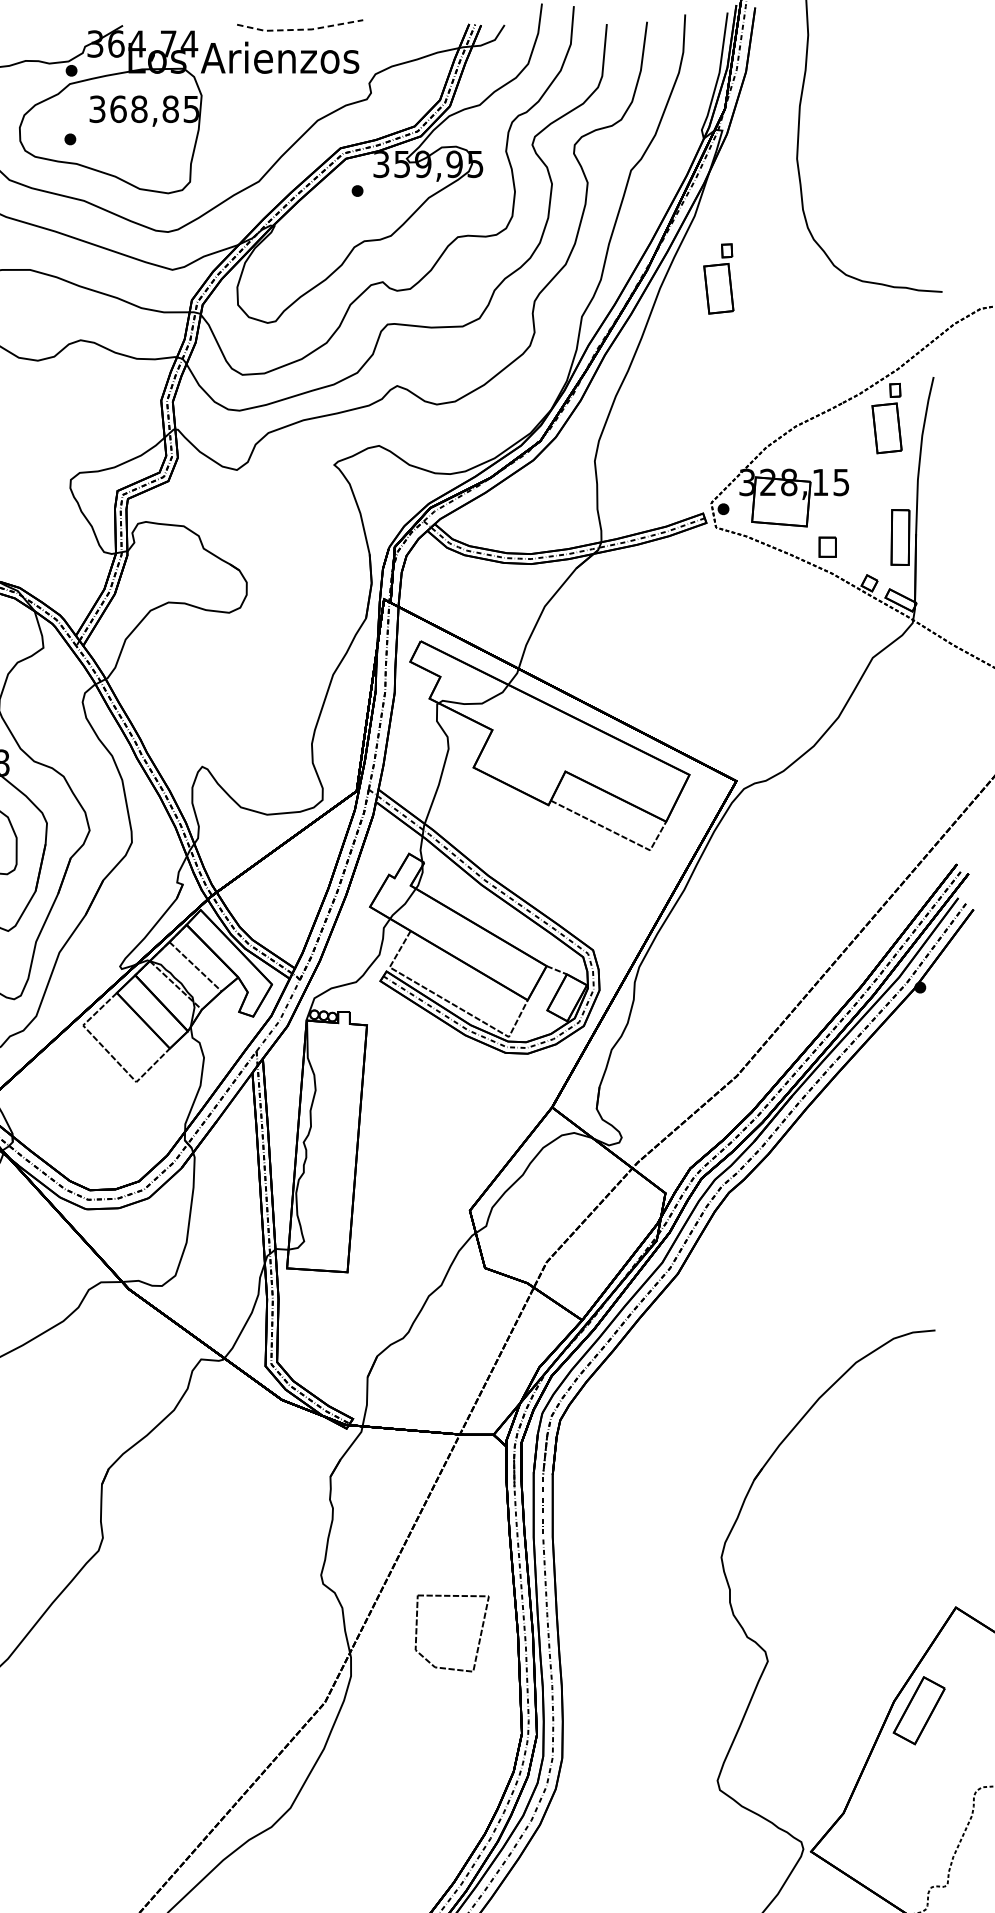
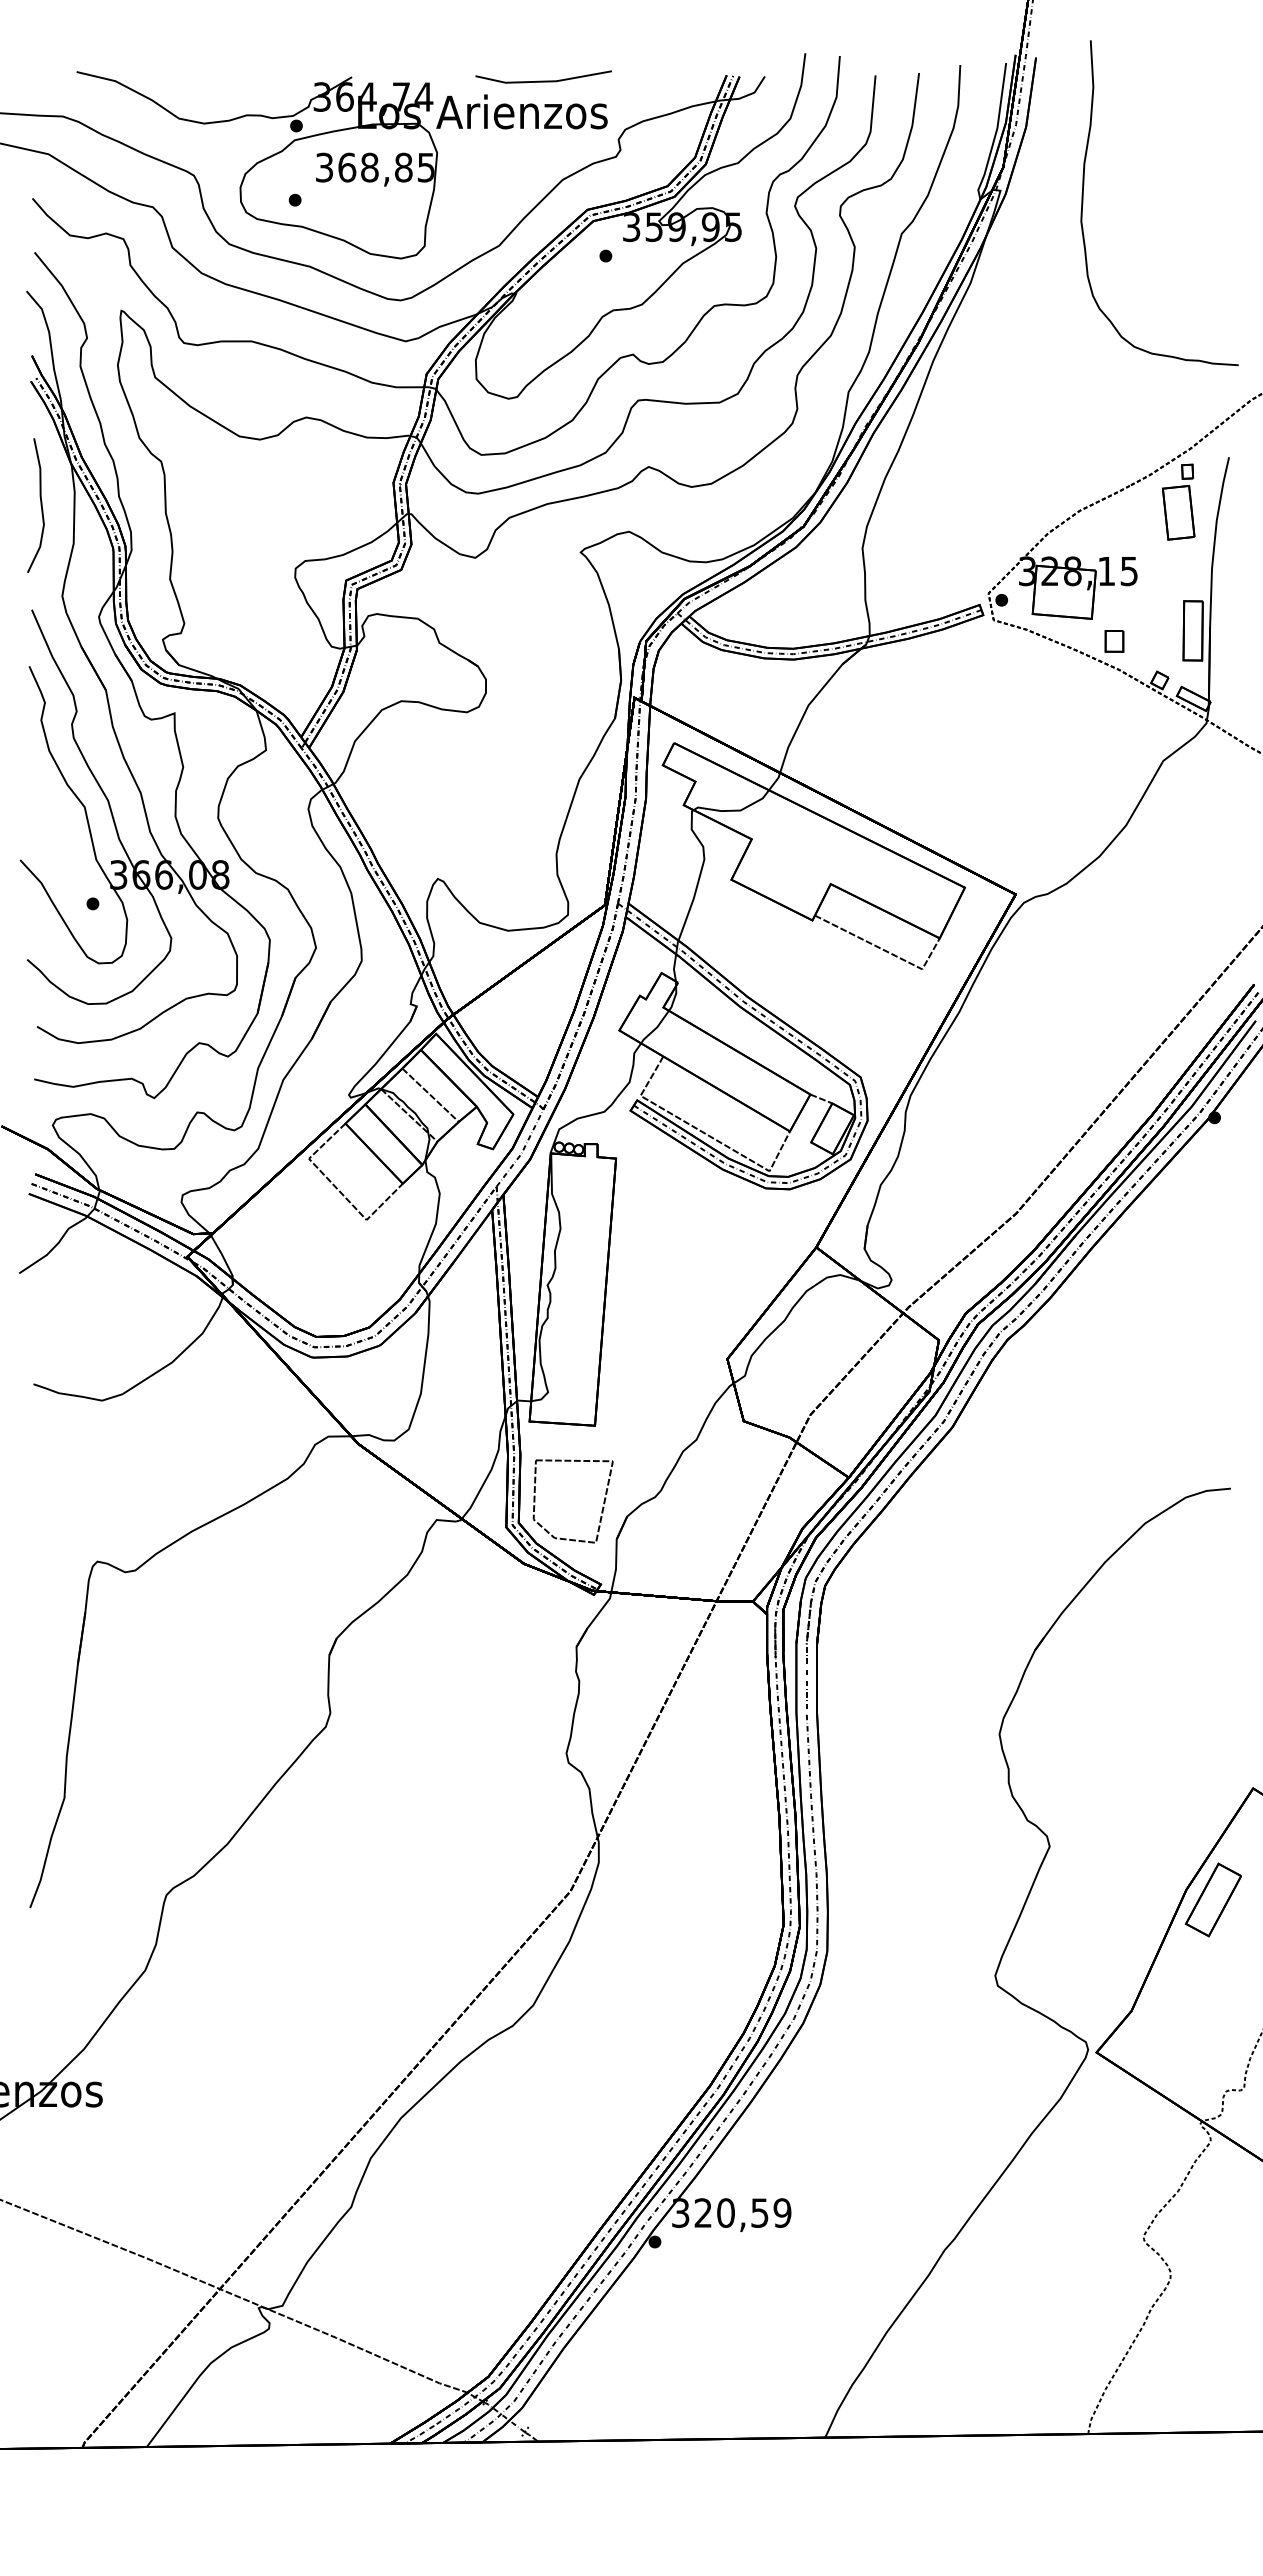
line: (300, 29) -> (544, 81), dashed -> solid
part: (718, 278) -> (996, 350), removed
part: (478, 1641) -> (601, 1510), moved

